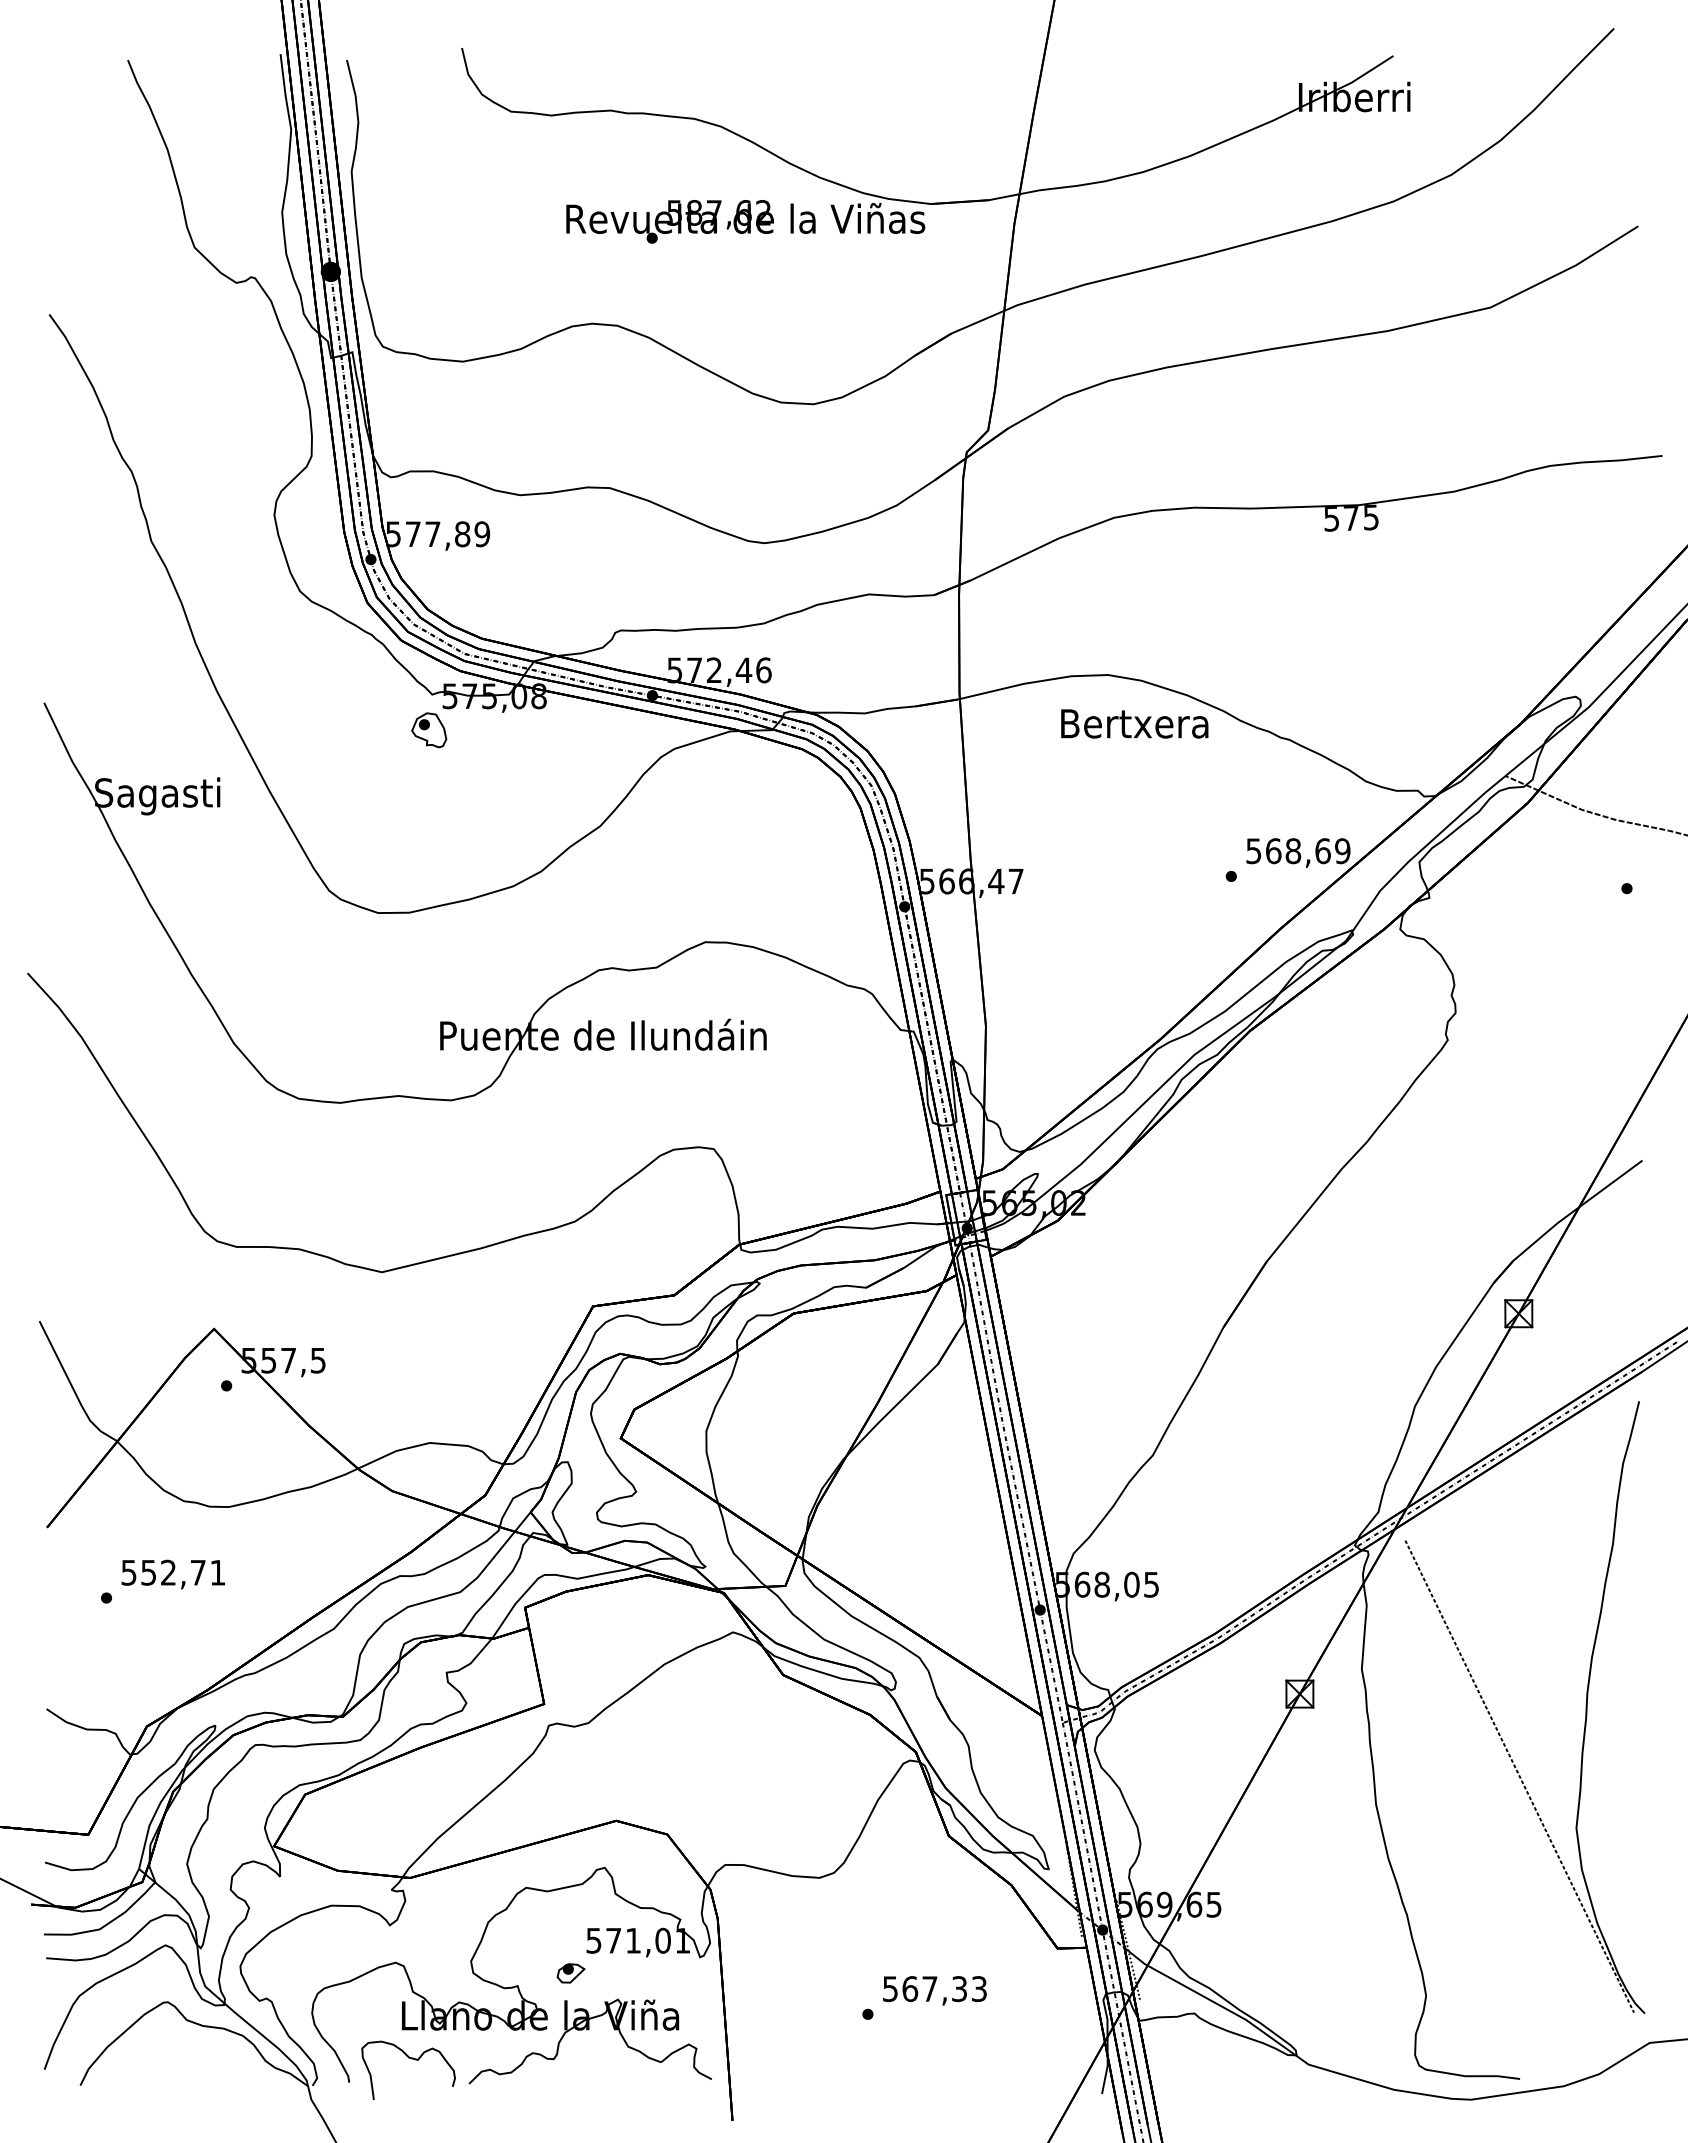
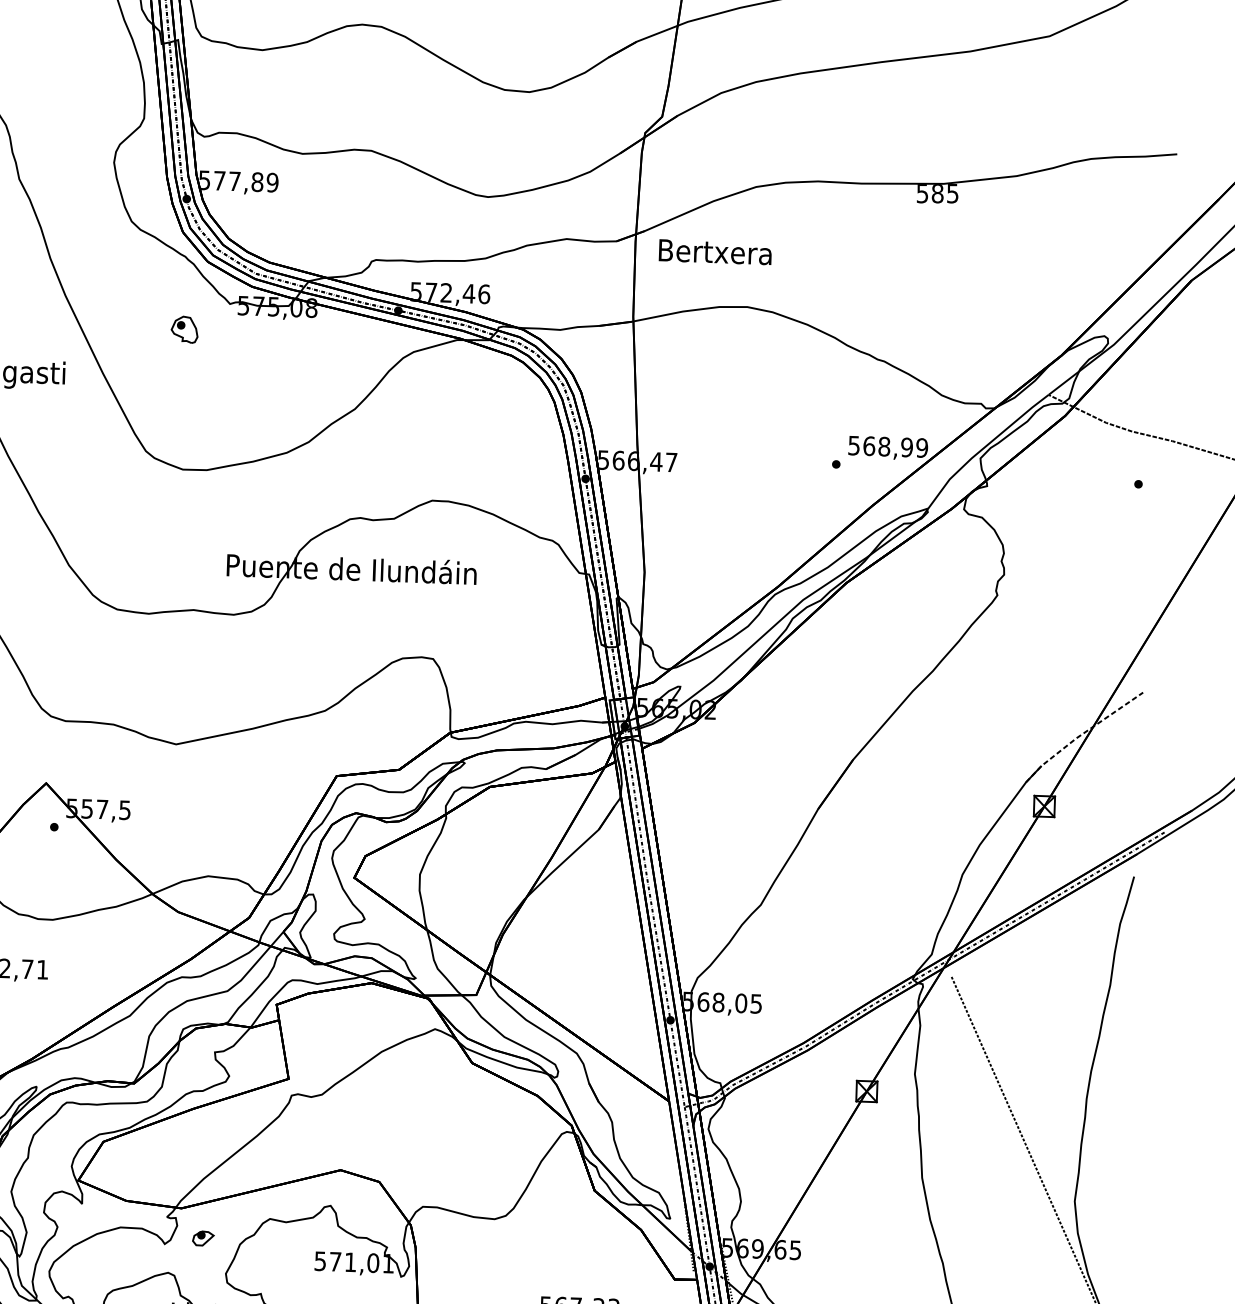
text: (1351, 518) -> (937, 193), 575 -> 585
text: (1134, 723) -> (715, 251), moved
part: (429, 730) -> (184, 329), moved
text: (1322, 851) -> (906, 447), 568,69 -> 568,99
line: (1564, 1218) -> (1081, 734), solid -> dashed
part: (570, 1973) -> (202, 1238), moved

